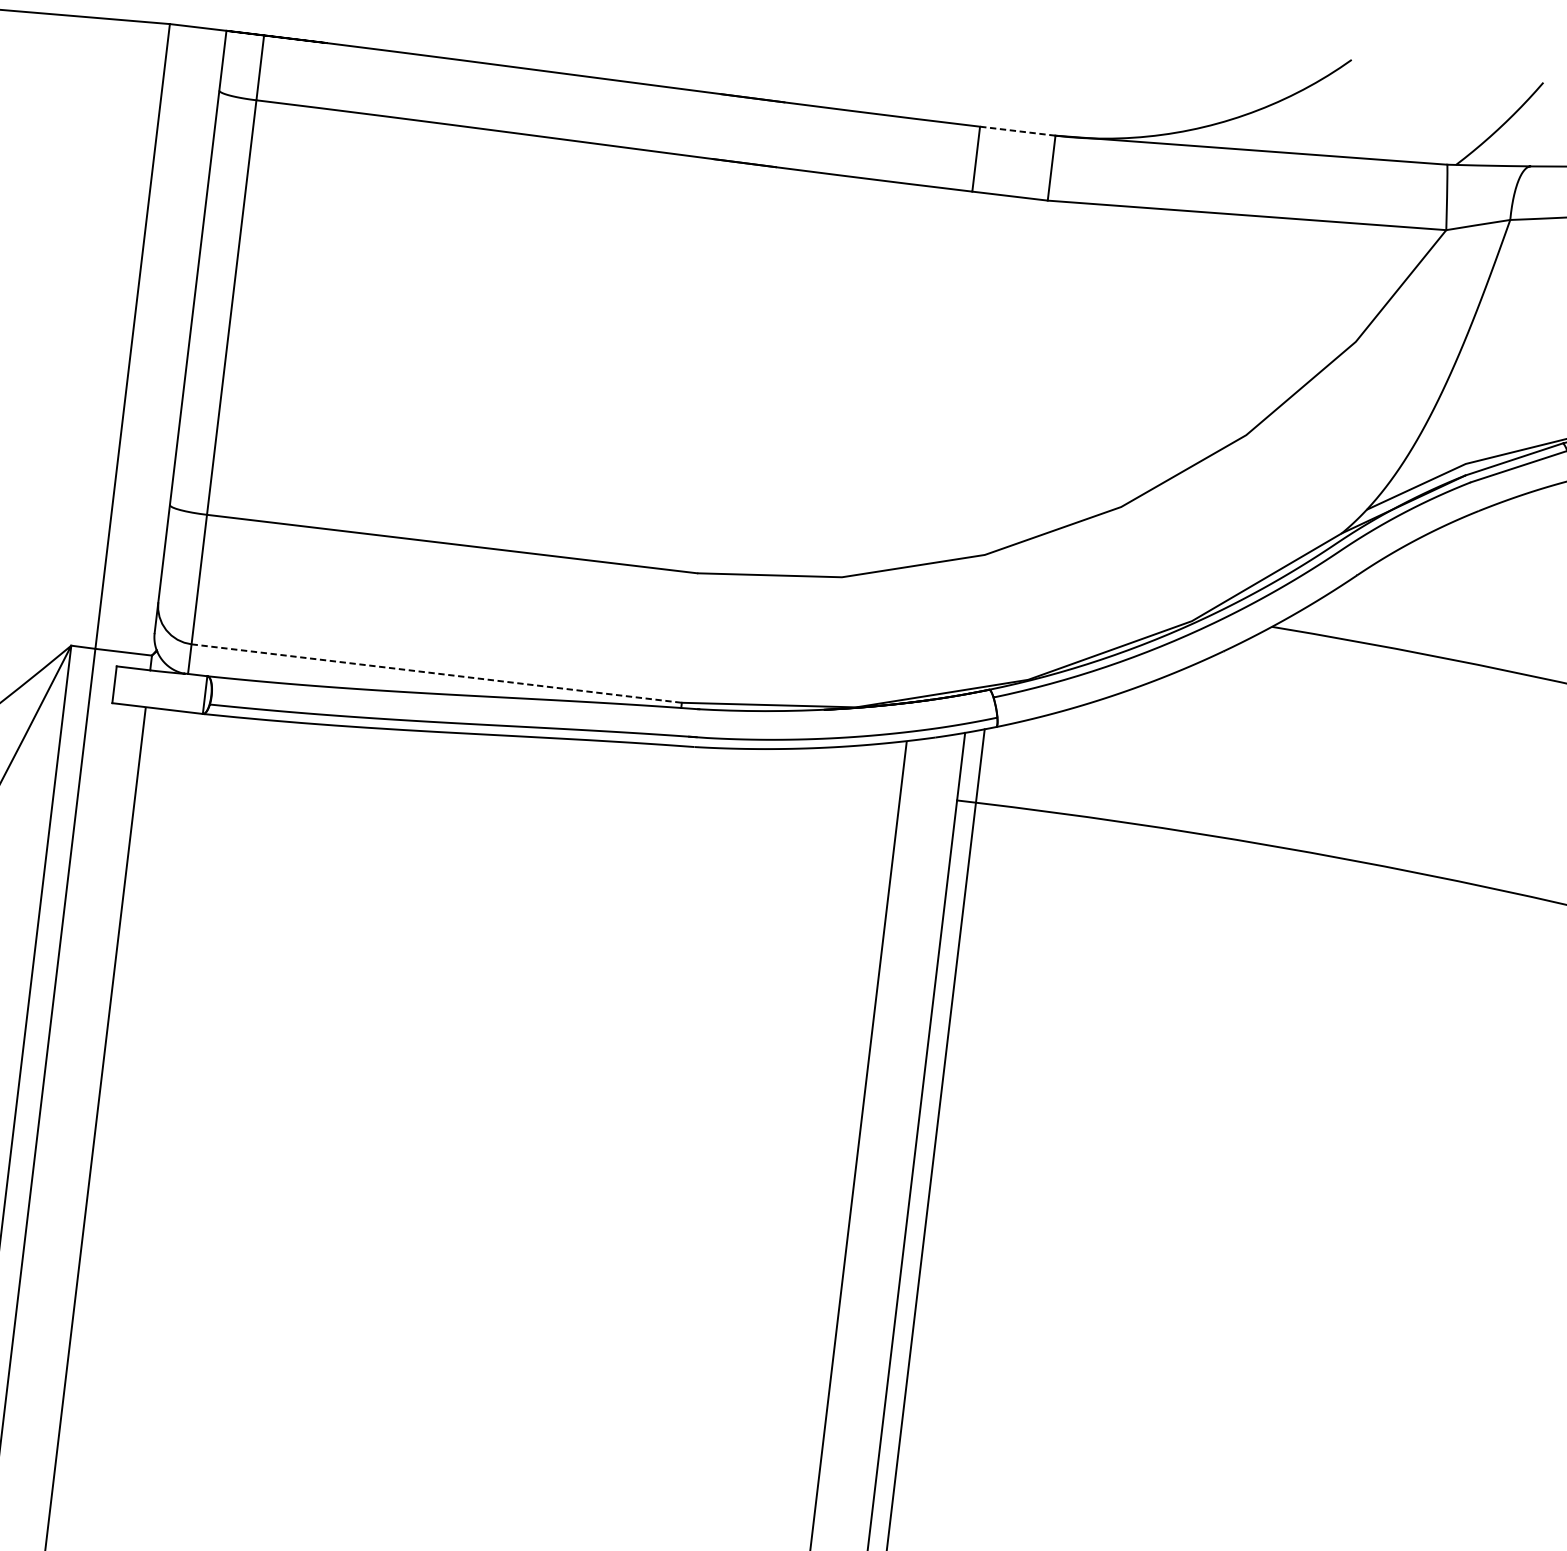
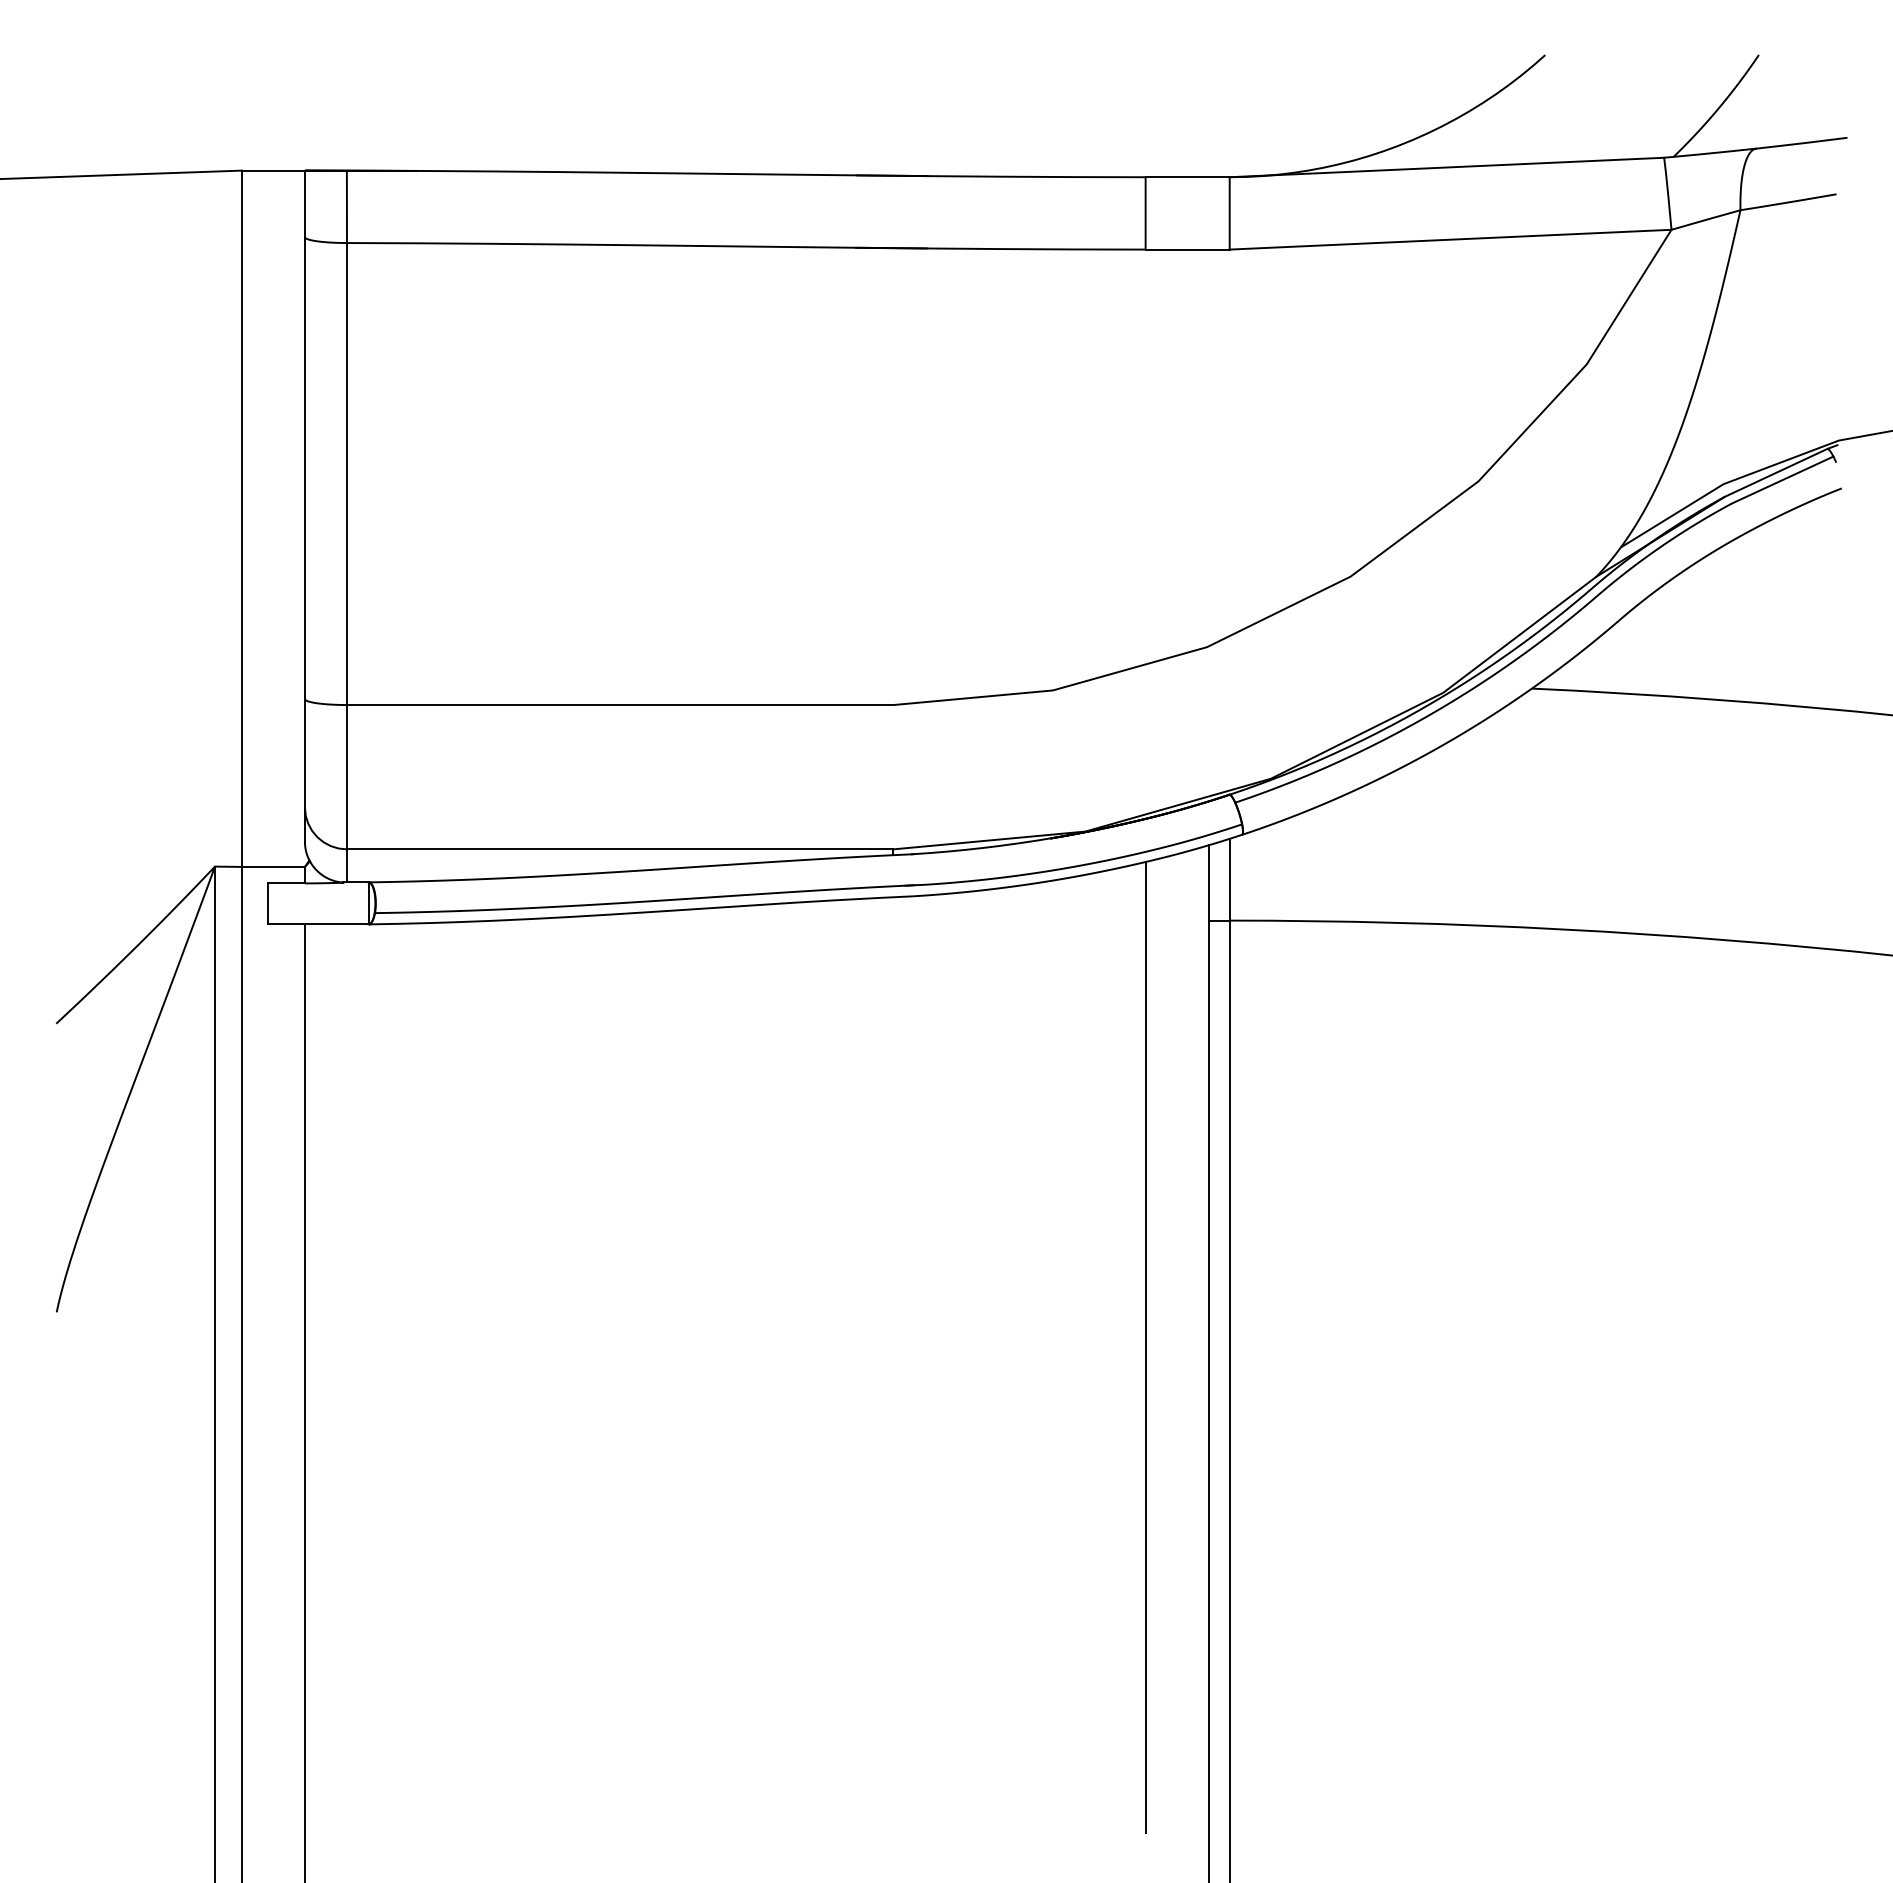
line: (1017, 131) -> (1187, 177), dashed -> solid
line: (436, 673) -> (620, 849), dashed -> solid

